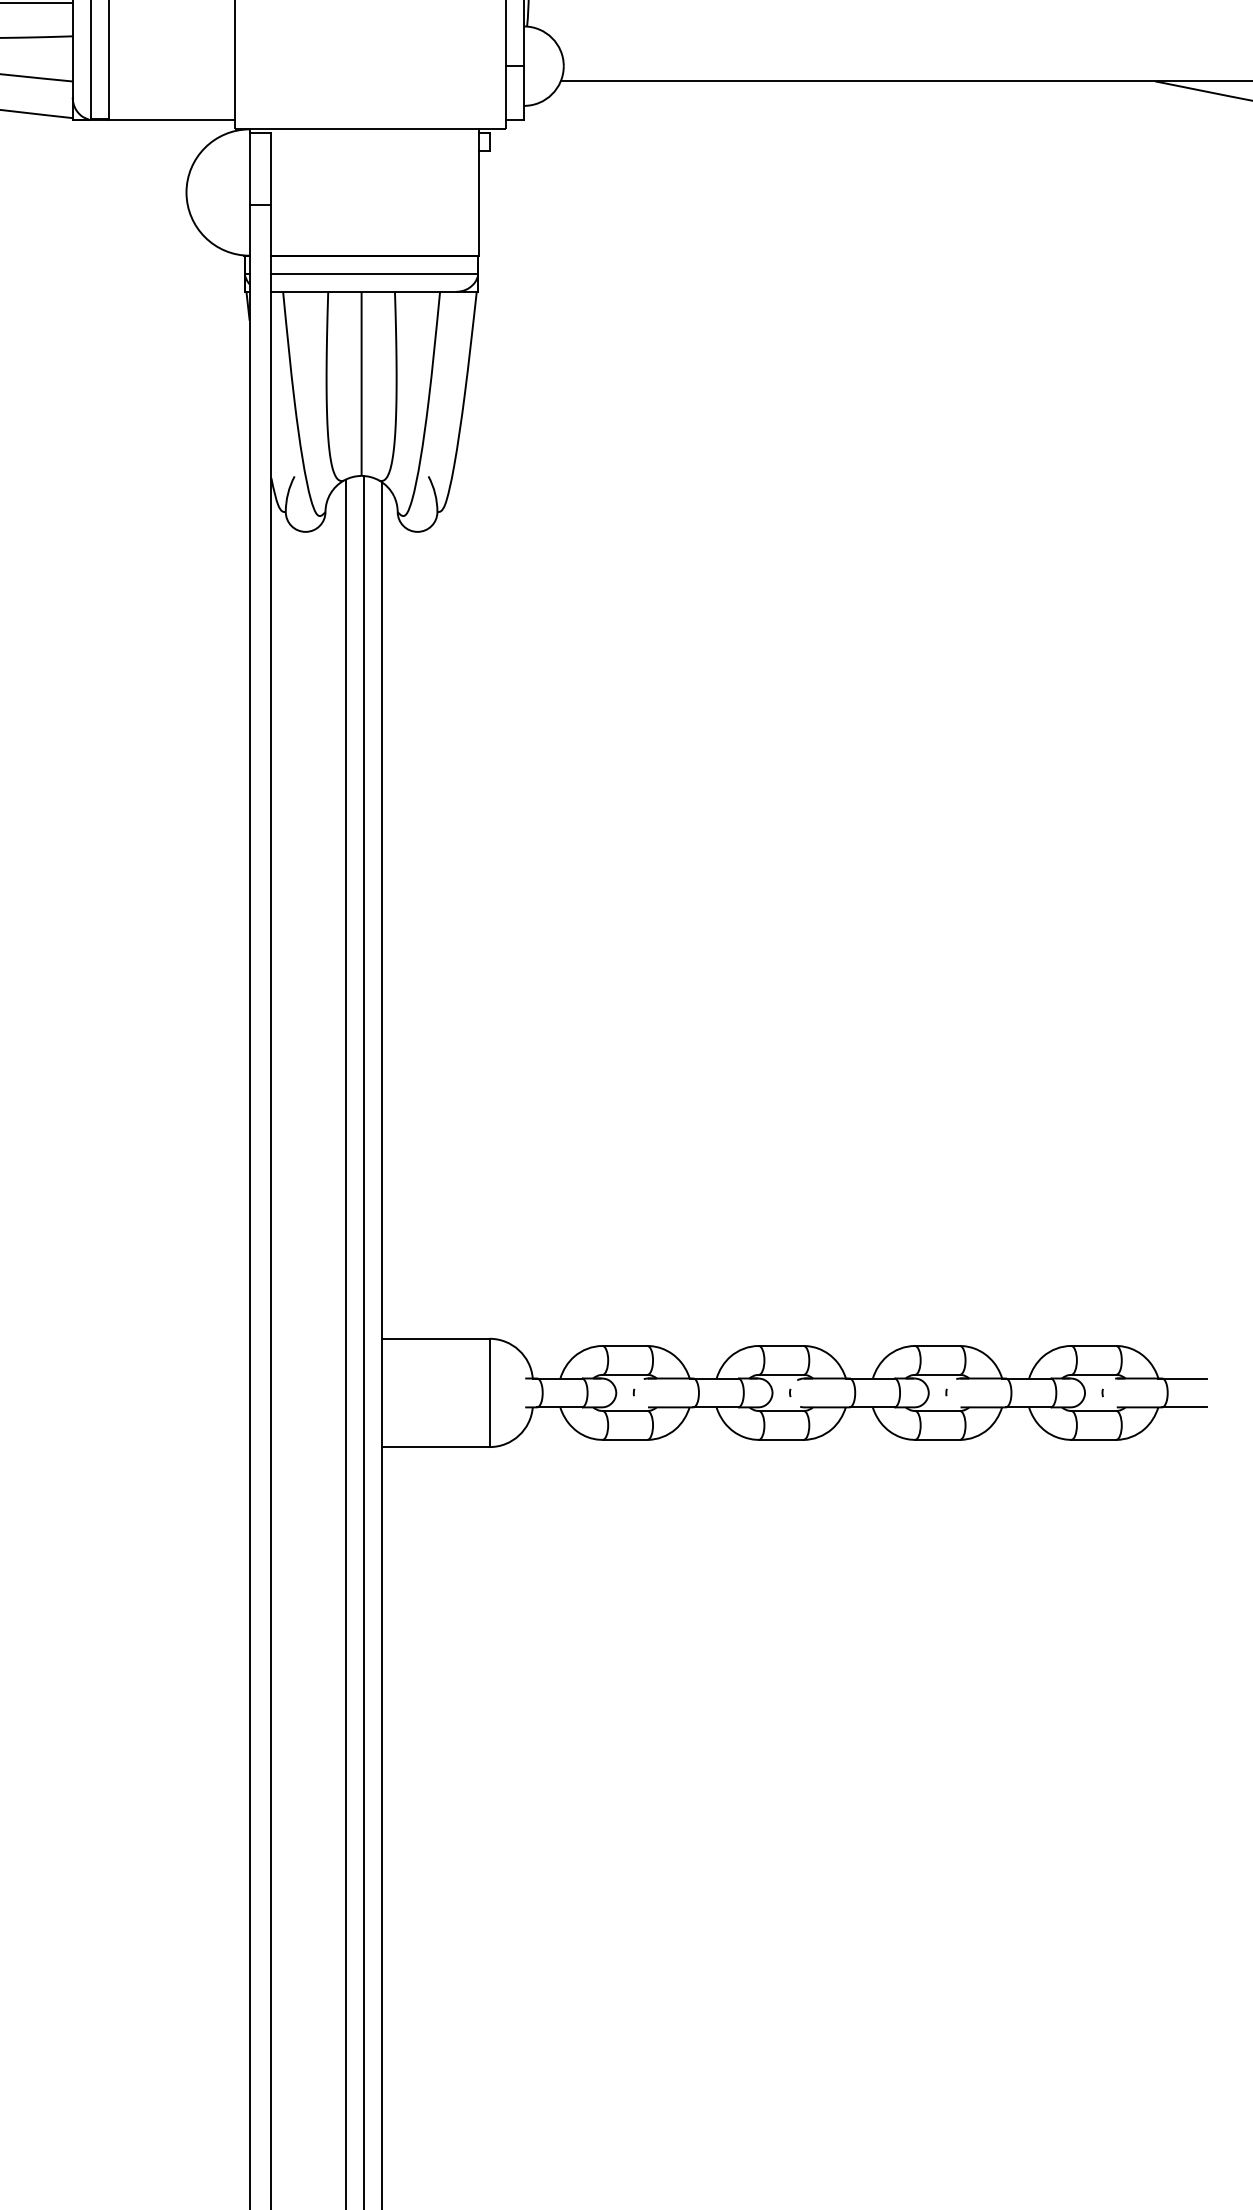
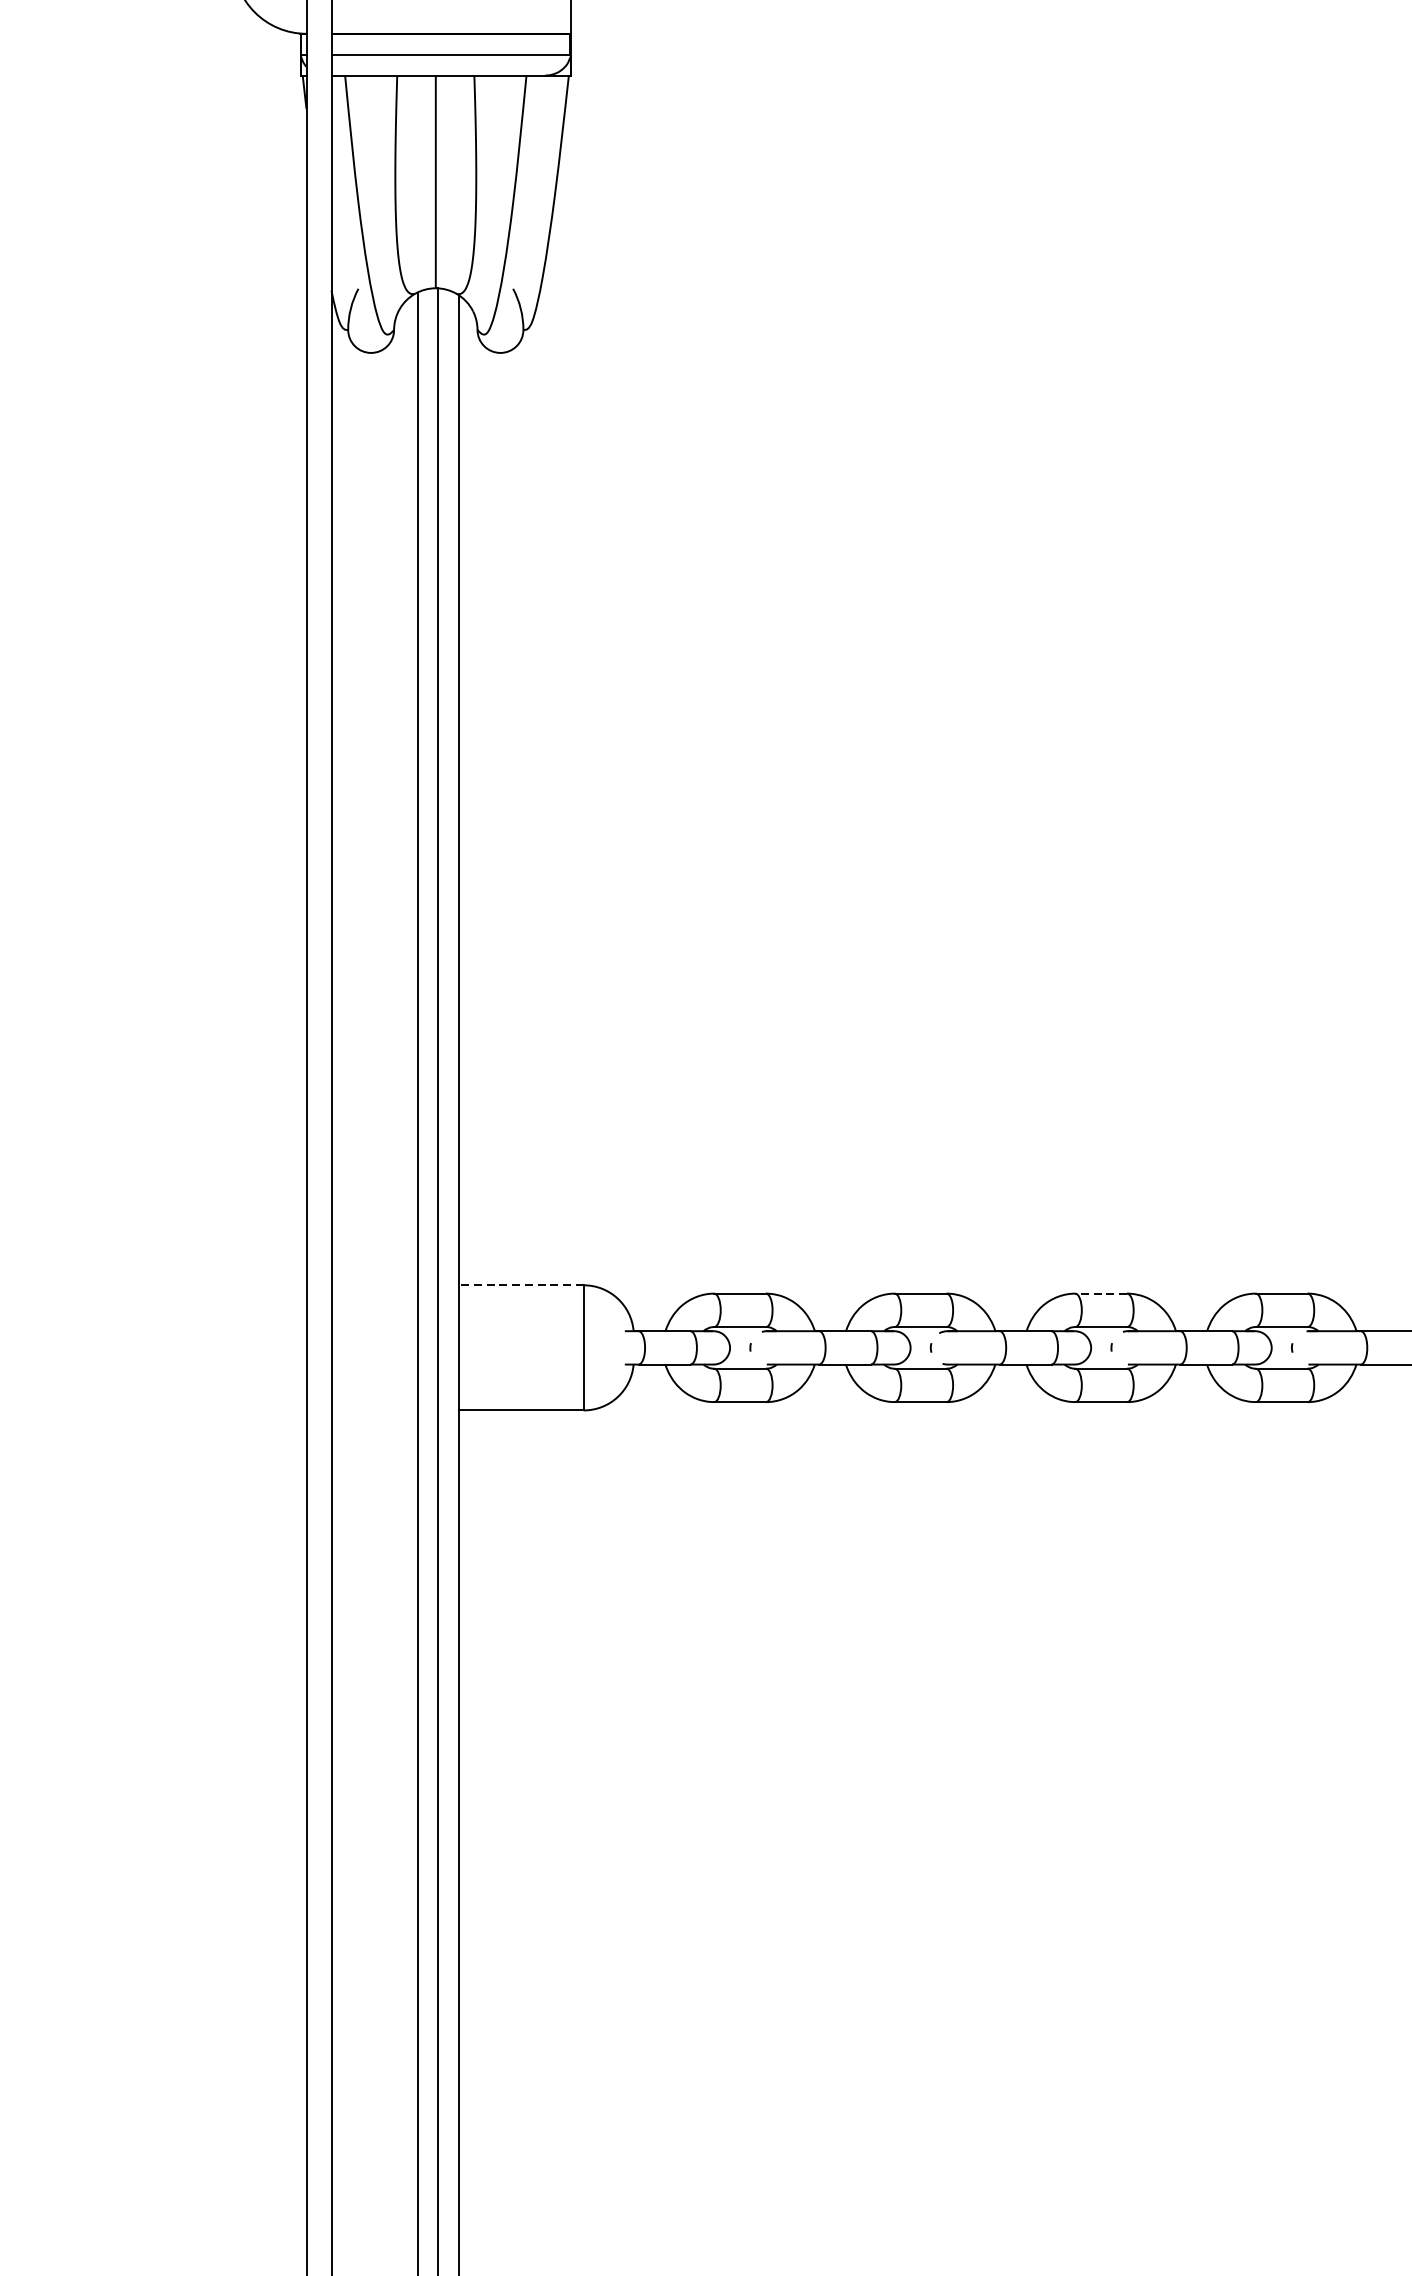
line: (435, 1338) -> (521, 1284), solid -> dashed
line: (936, 1346) -> (1100, 1294), solid -> dashed

